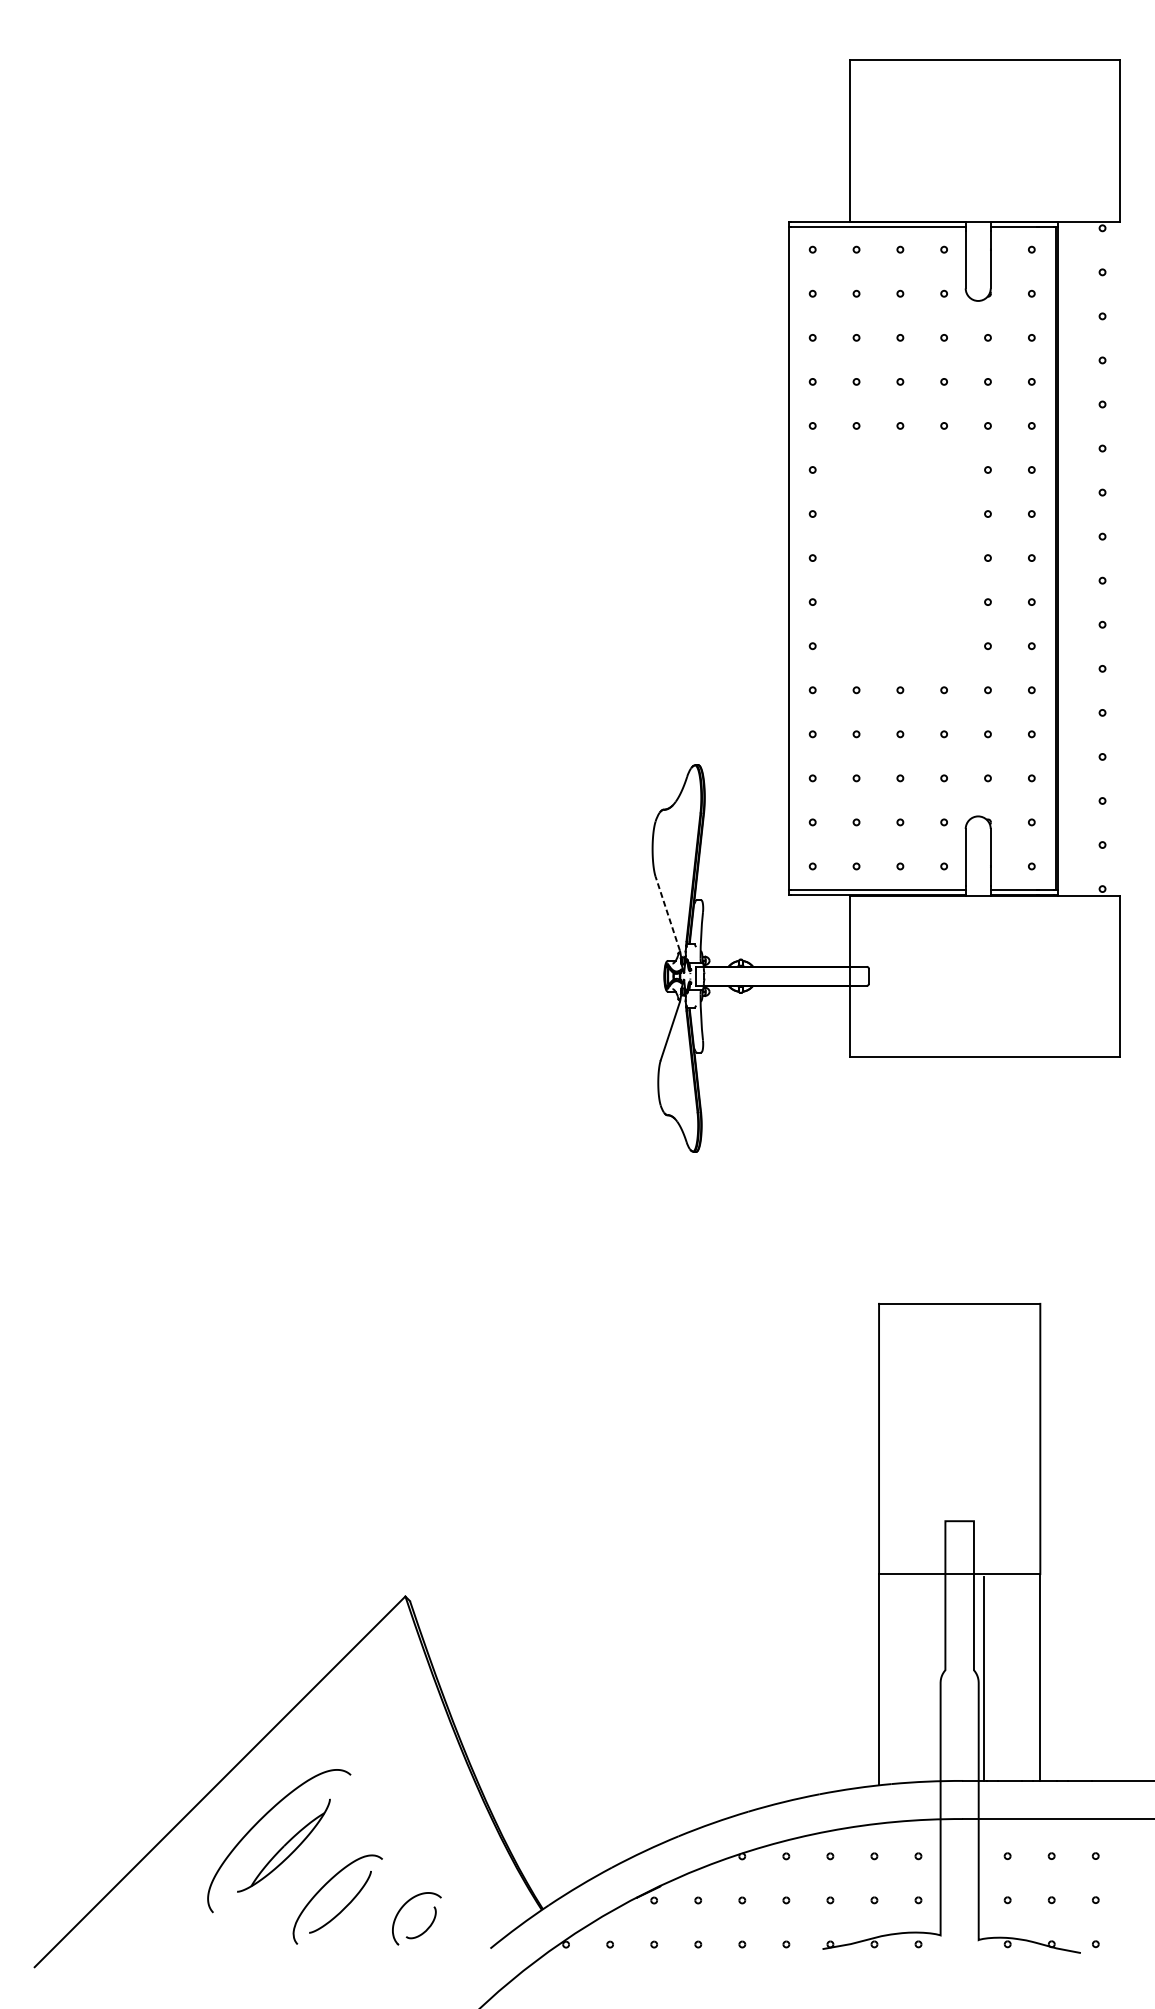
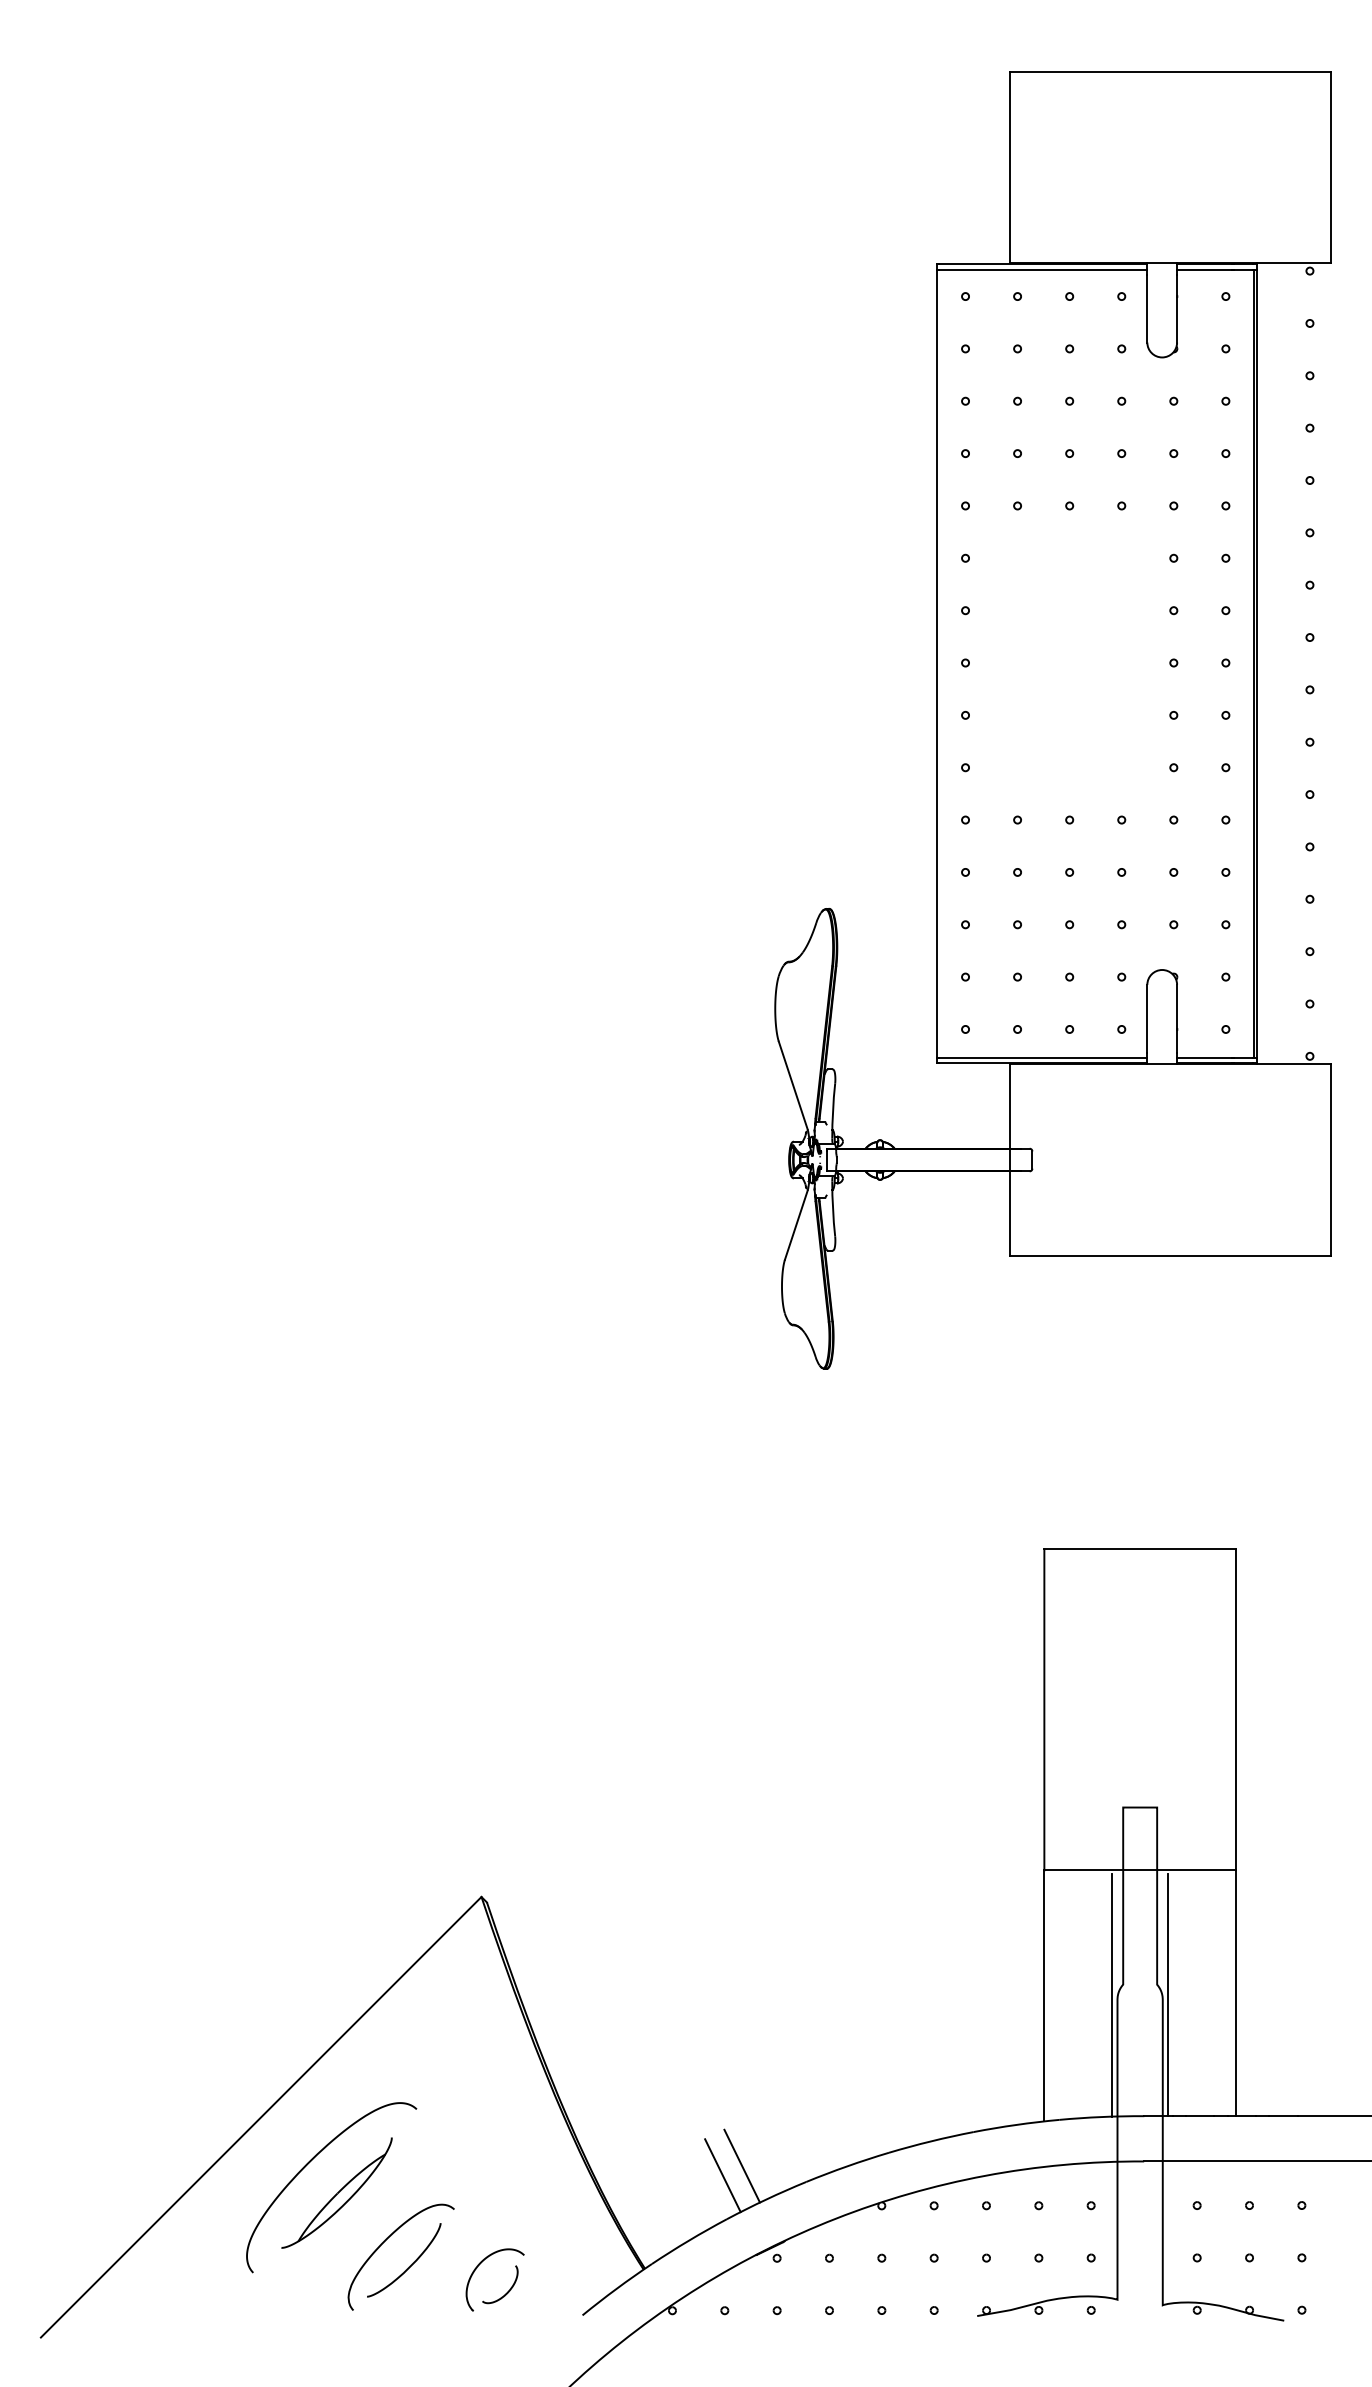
line: (667, 913) -> (793, 1085), dashed -> solid
line: (935, 1679) -> (1111, 1995), added
line: (624, 1822) -> (741, 2165), added
line: (608, 1830) -> (722, 2175), added

